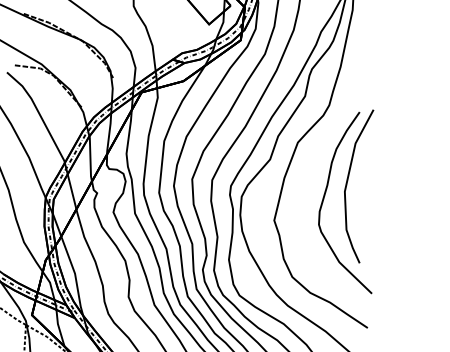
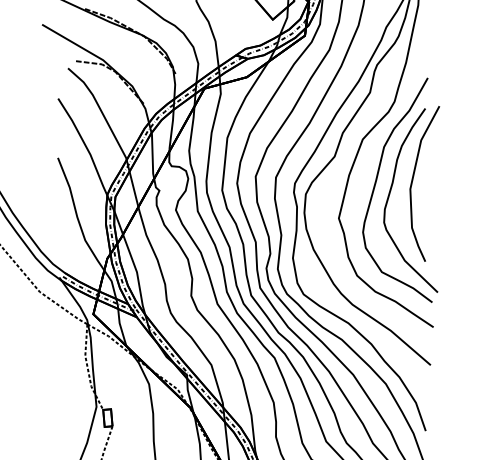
curve: (311, 186) -> (376, 183), added

